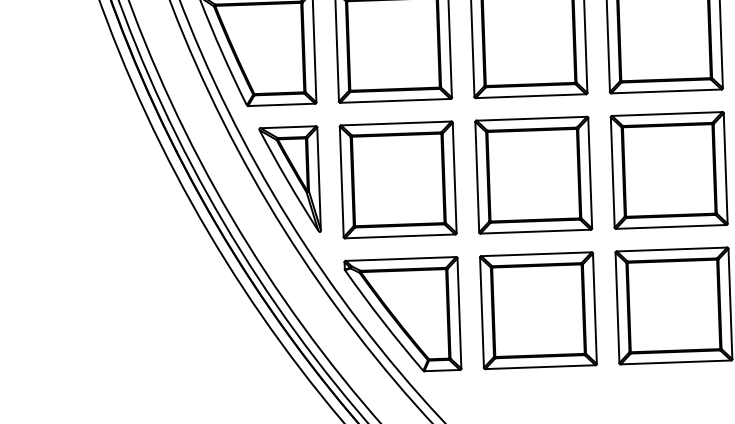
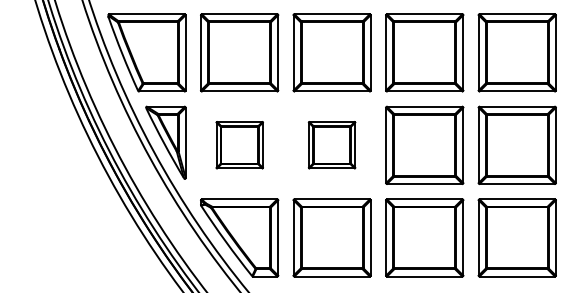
part: (532, 173) -> (331, 144), size x0.6
part: (398, 178) -> (239, 144), size x0.6

